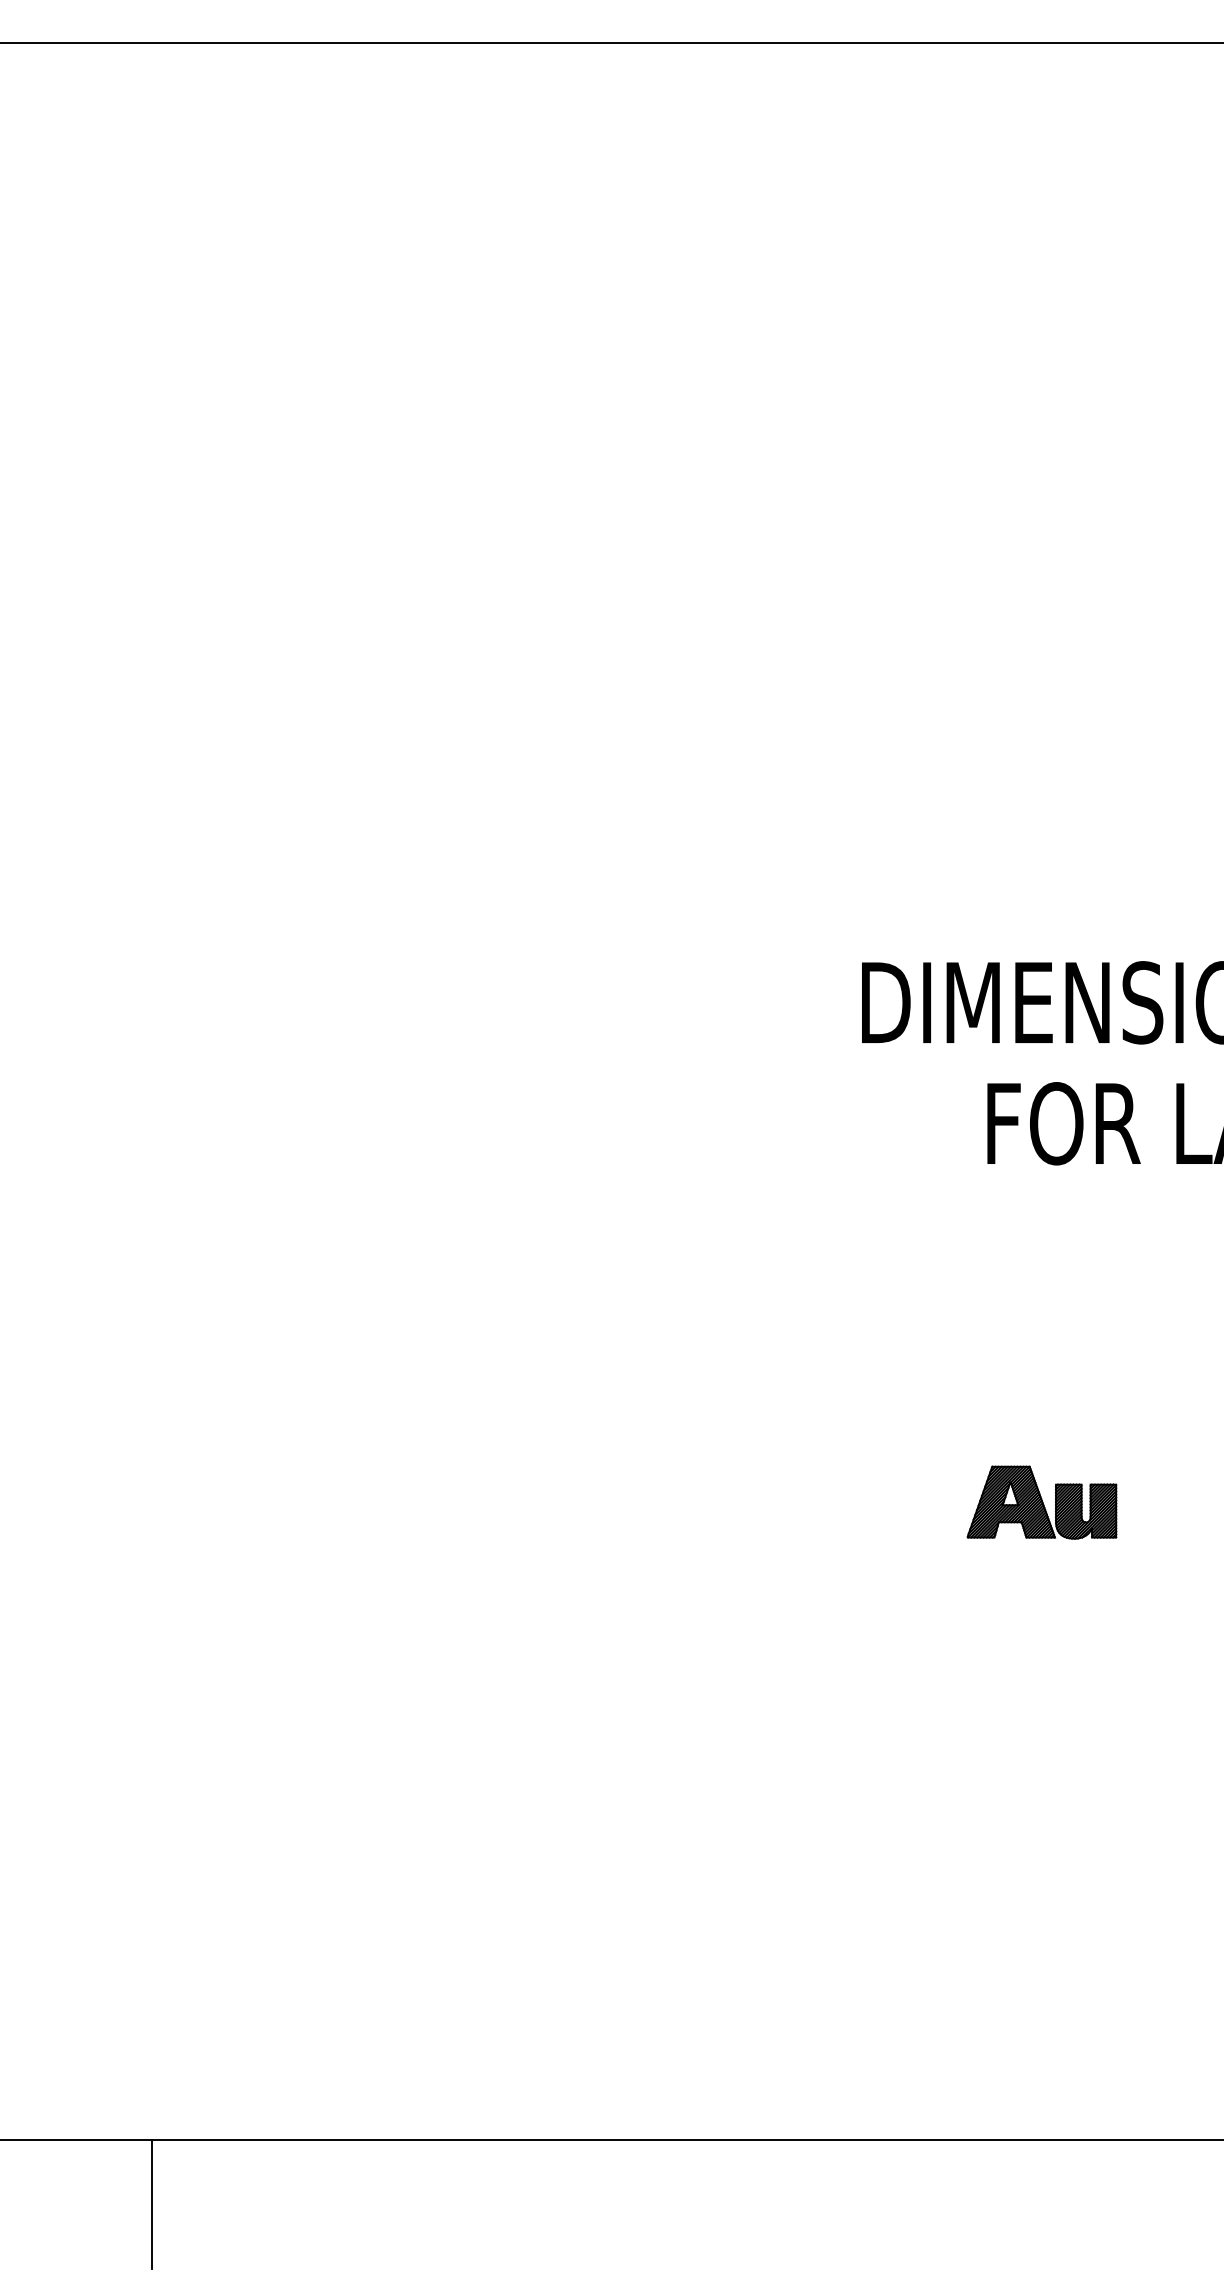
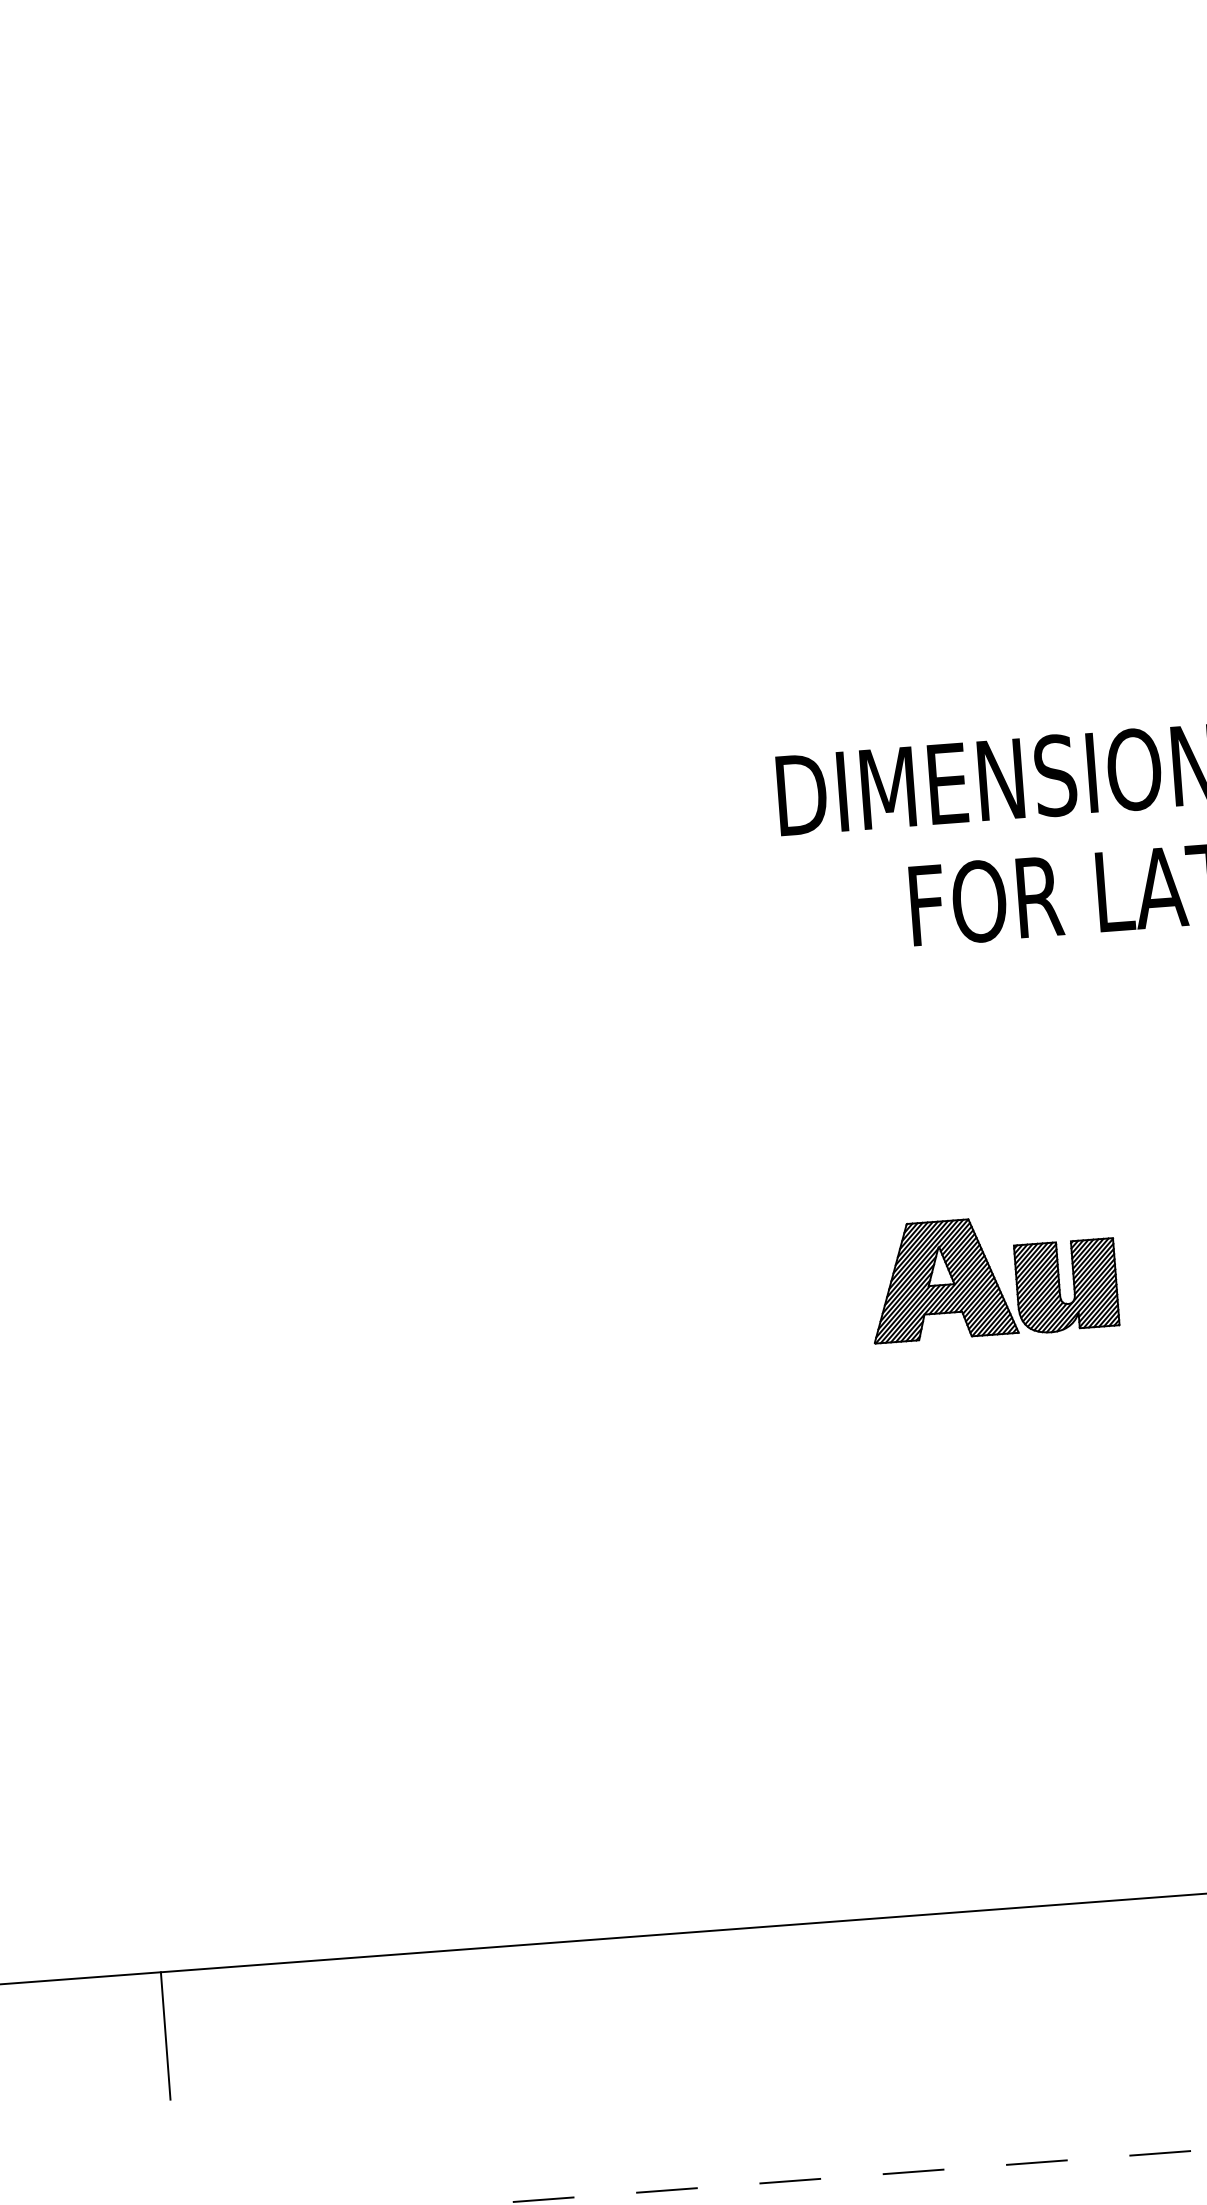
part: (1041, 1502) -> (992, 1276), size x1.67

